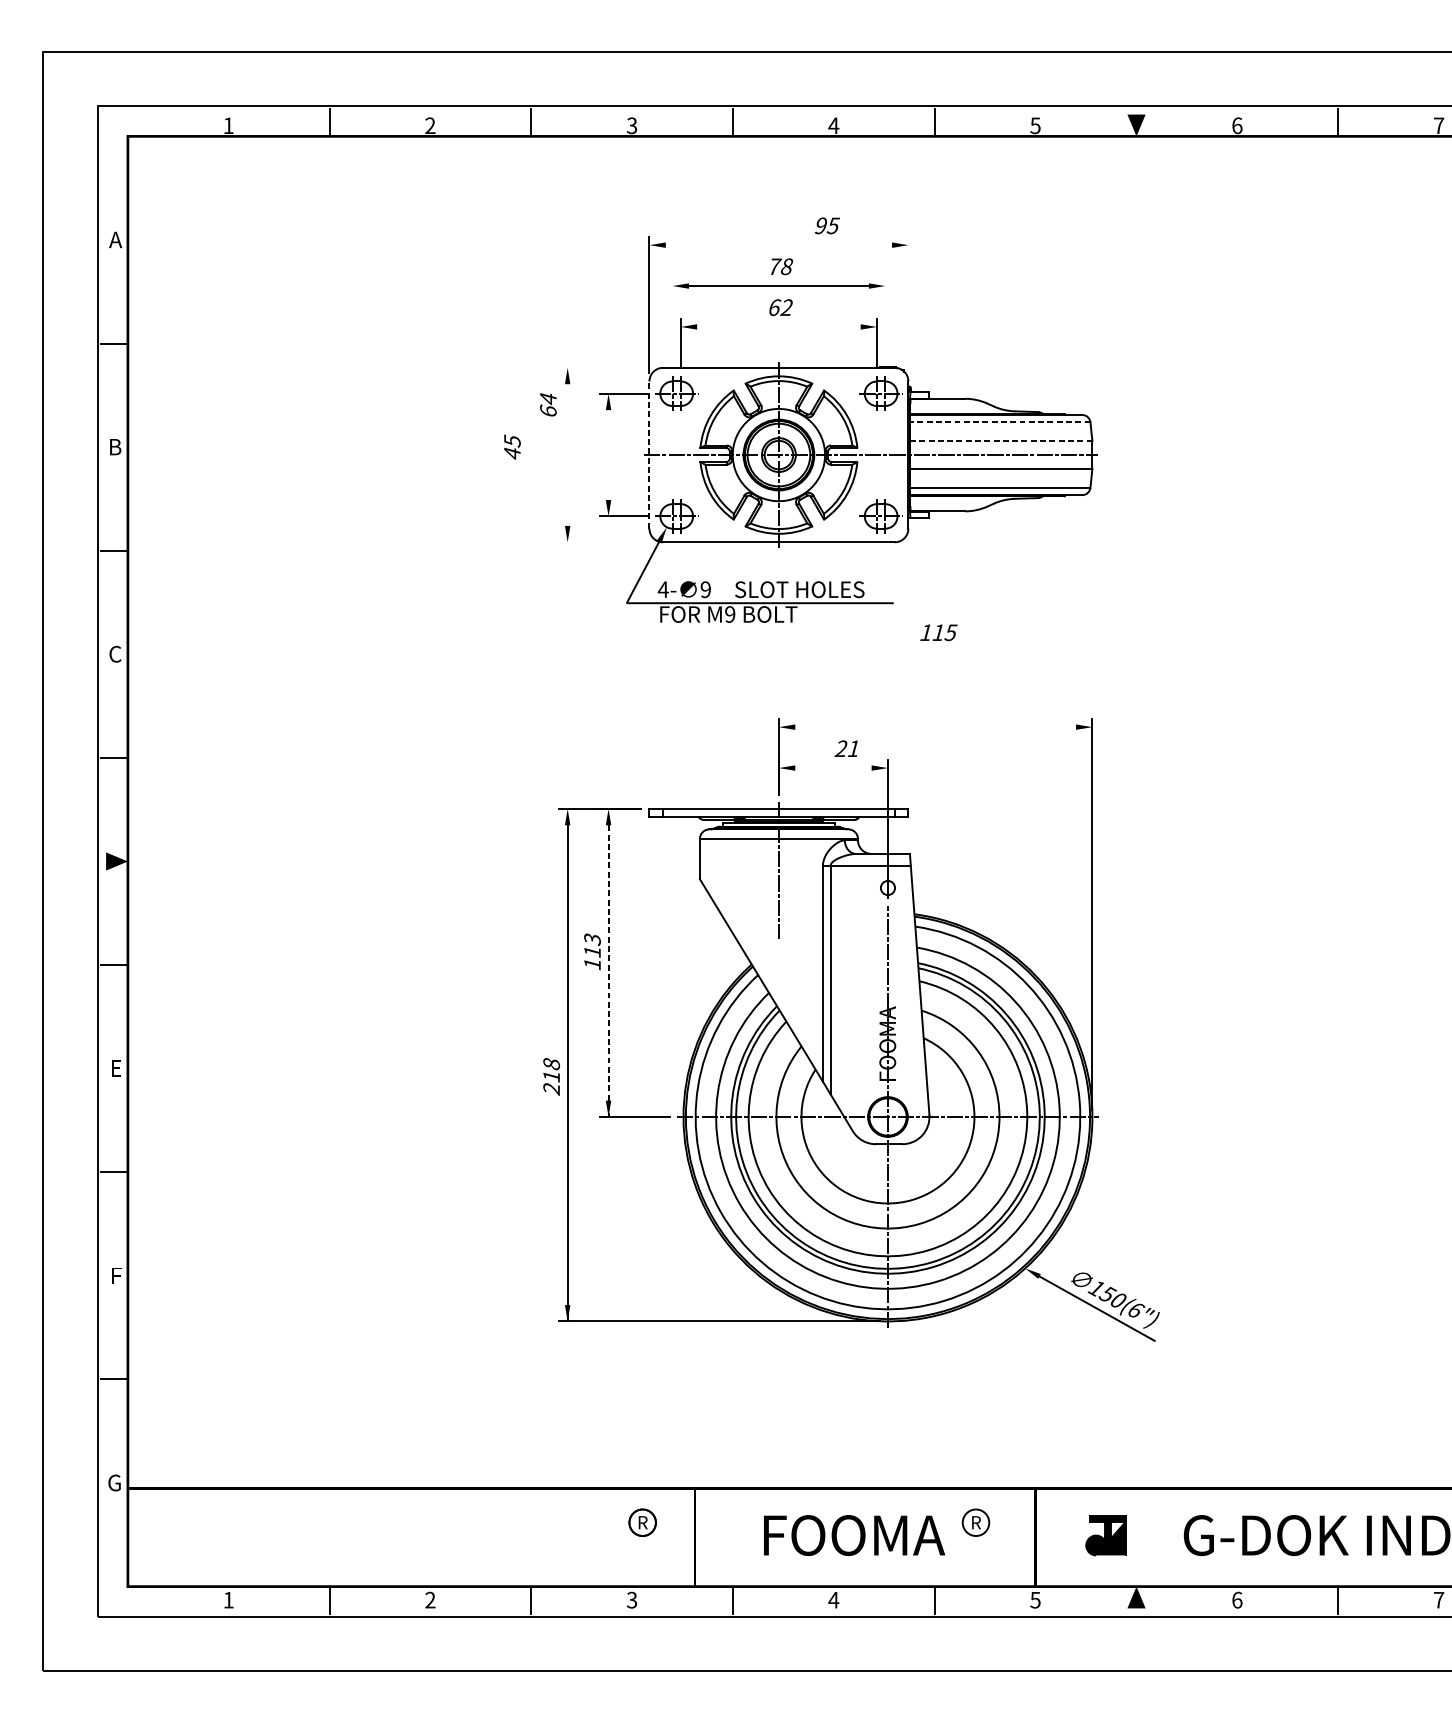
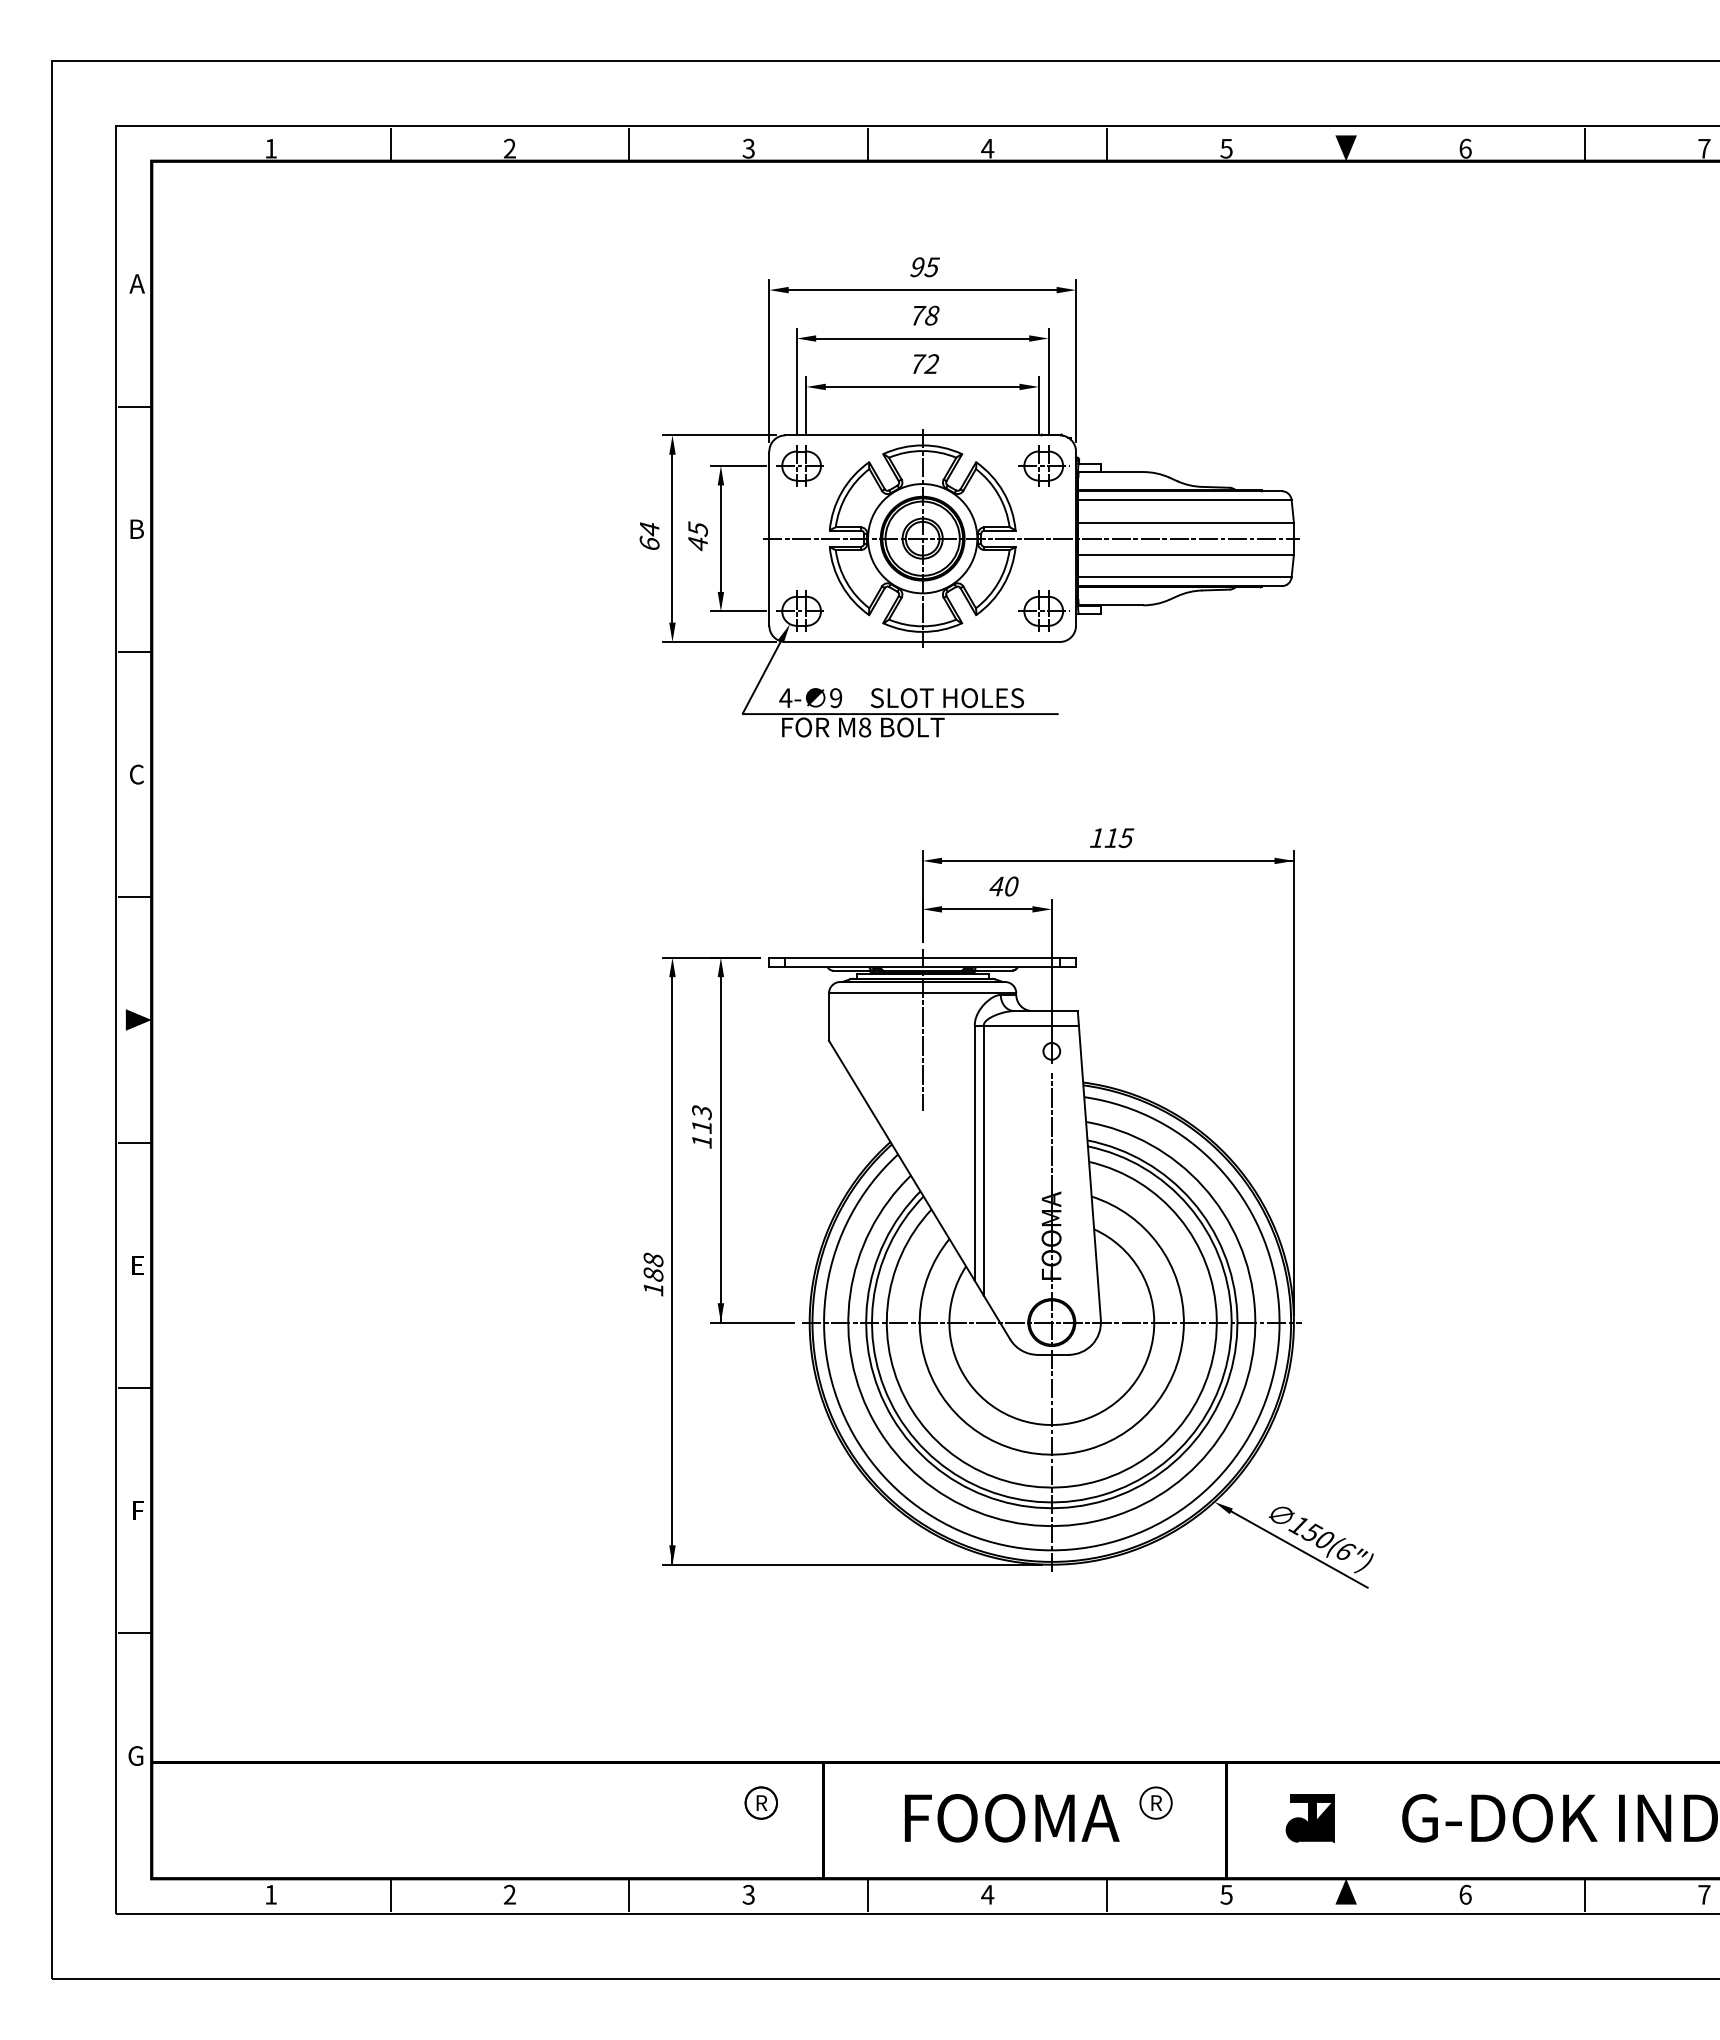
text: (826, 226) -> (924, 267), moved
line: (778, 245) -> (922, 290), added
line: (908, 304) -> (1076, 360), added
text: (775, 307) -> (918, 364), 62 -> 72
line: (672, 322) -> (796, 381), added
line: (885, 322) -> (1048, 381), added
line: (778, 326) -> (922, 386), added
line: (606, 367) -> (718, 435), added
text: (548, 404) -> (649, 535), moved
line: (1000, 421) -> (1185, 499), dashed -> solid
line: (1001, 441) -> (1186, 522), dashed -> solid
text: (511, 447) -> (697, 536), moved
line: (567, 454) -> (672, 538), added
line: (608, 454) -> (720, 538), added
line: (649, 454) -> (769, 538), dashed -> solid
line: (606, 542) -> (718, 642), added
text: (730, 614) -> (865, 727), M9 -> M8
text: (939, 633) -> (1112, 838), moved
line: (943, 726) -> (1117, 860), added
text: (847, 748) -> (1003, 886), 21 -> 40
line: (833, 768) -> (987, 909), added
line: (608, 970) -> (720, 1149), dashed -> solid
text: (551, 1083) -> (653, 1282), 218 -> 188

